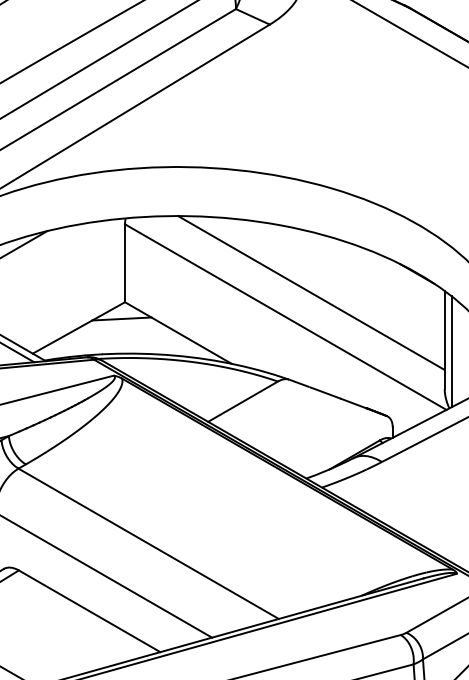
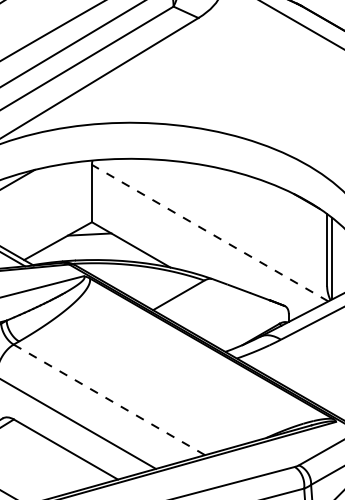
line: (312, 293) -> (229, 215), removed
line: (286, 317) -> (210, 233), solid -> dashed
line: (148, 543) -> (109, 399), solid -> dashed

